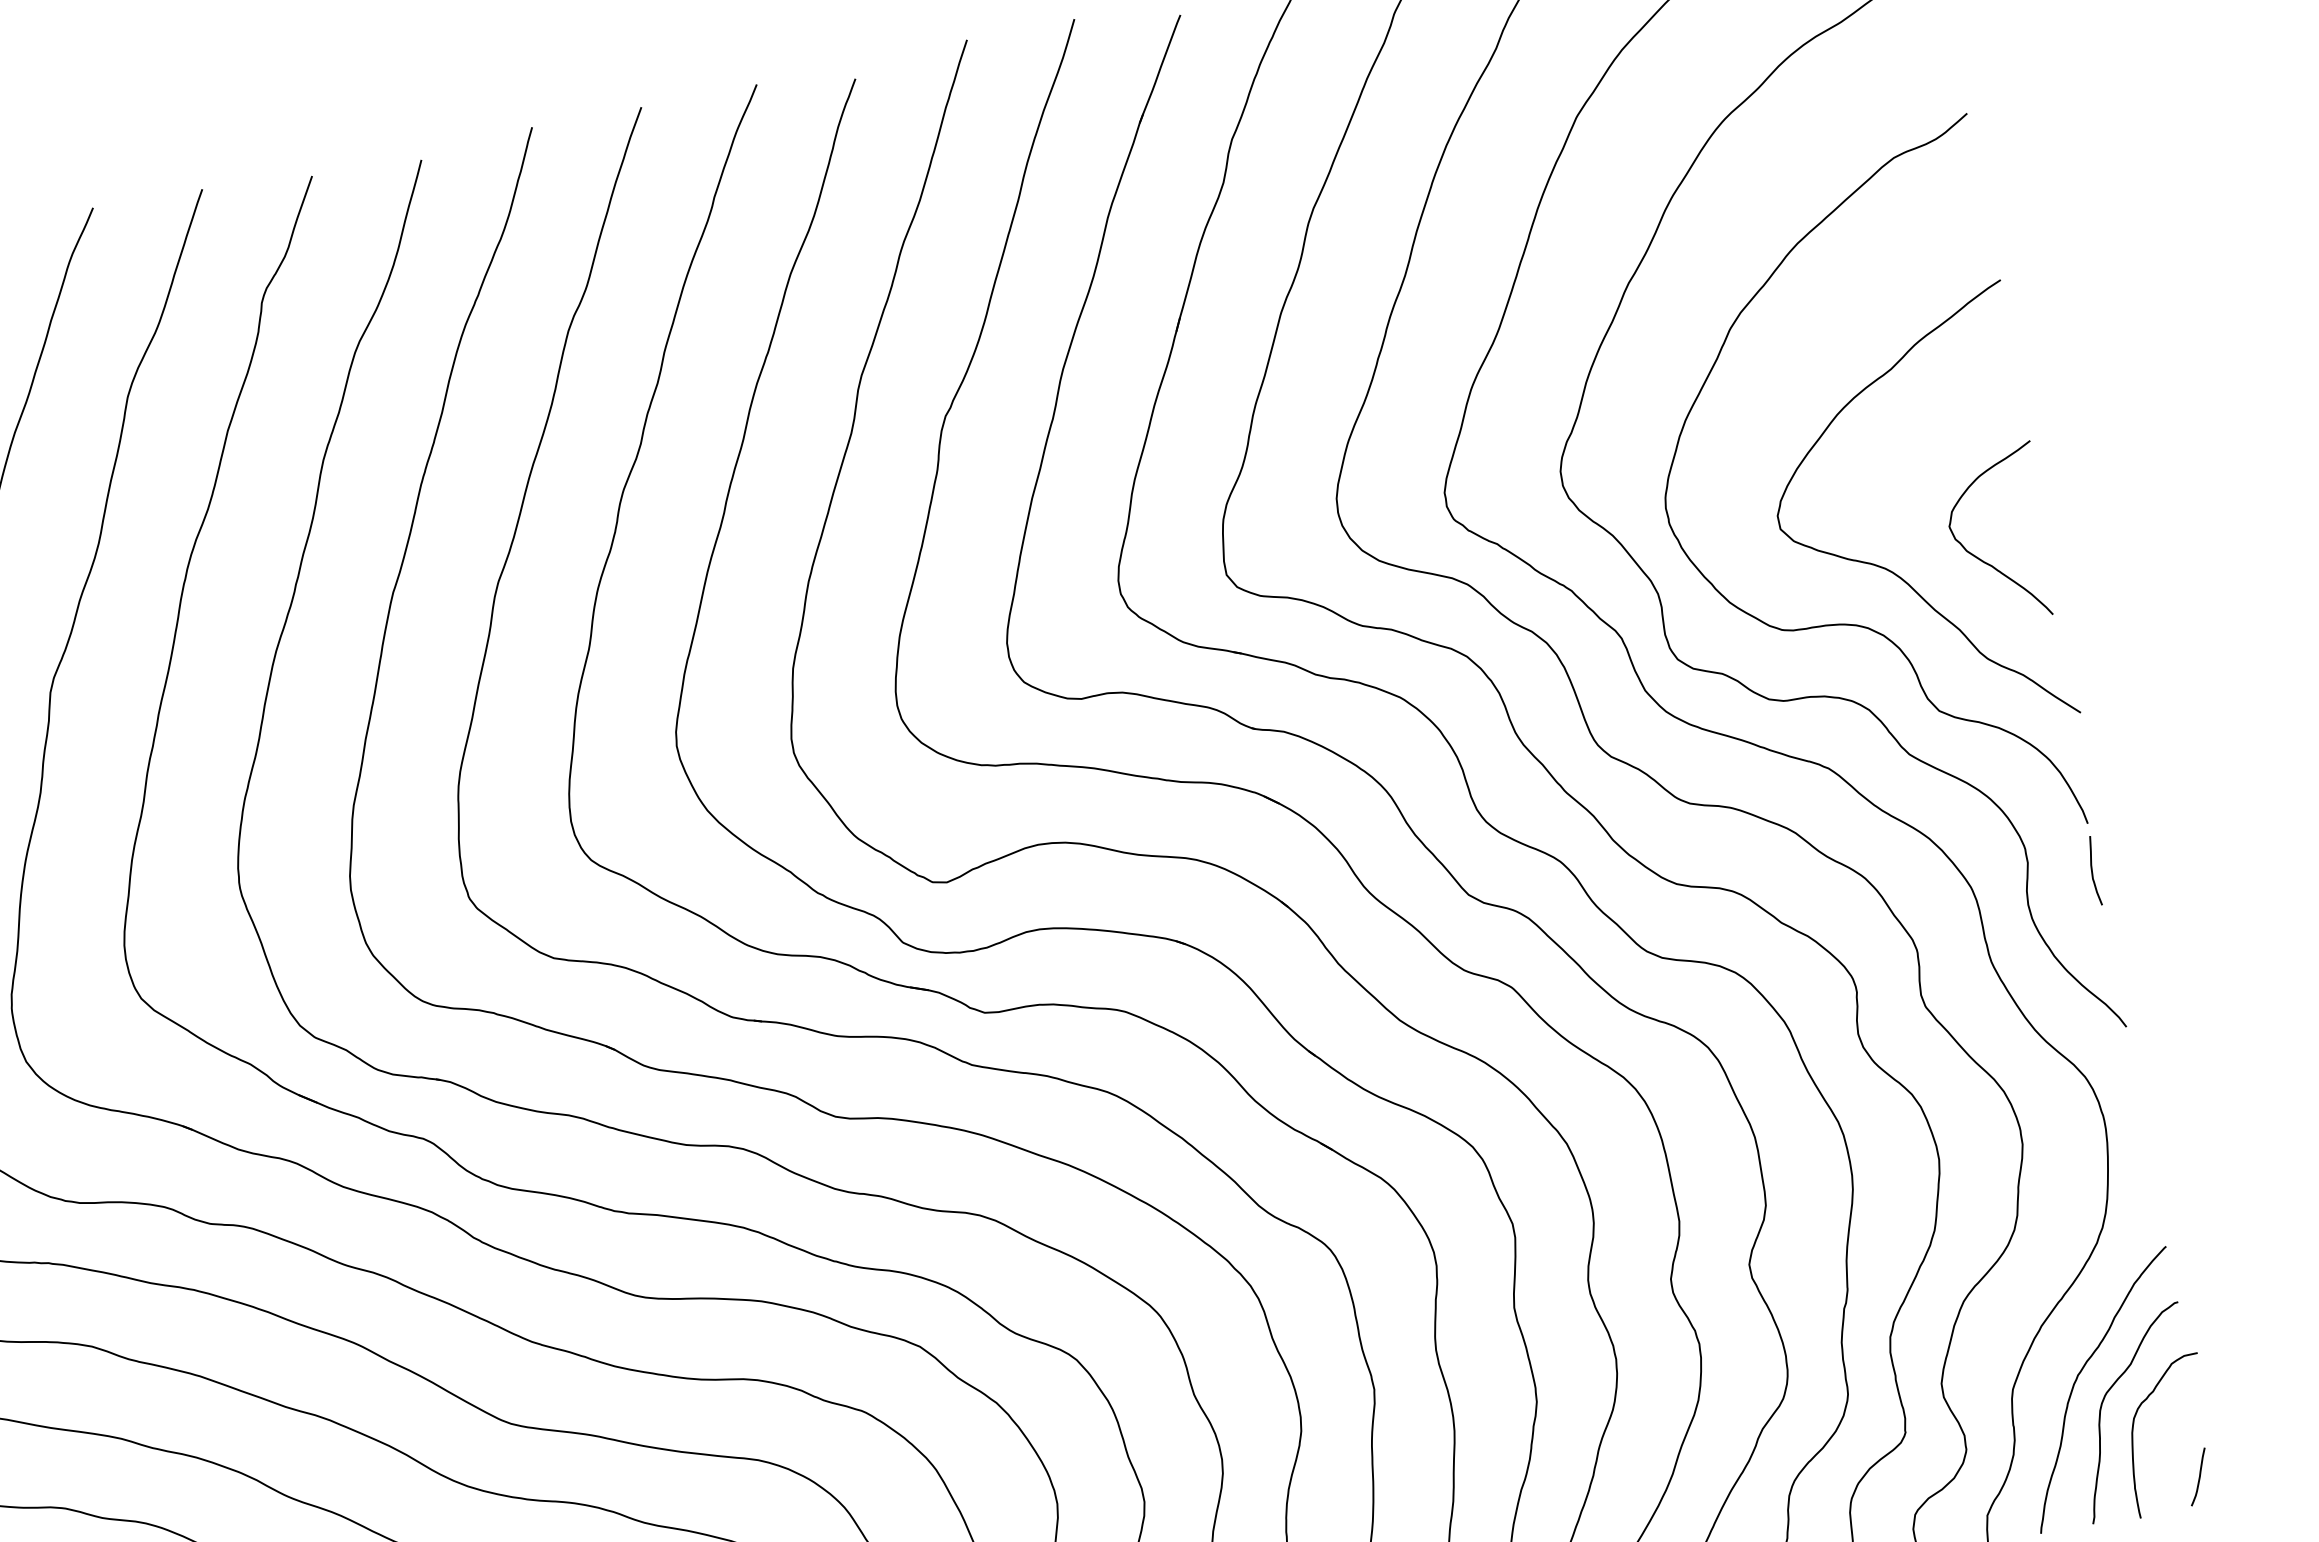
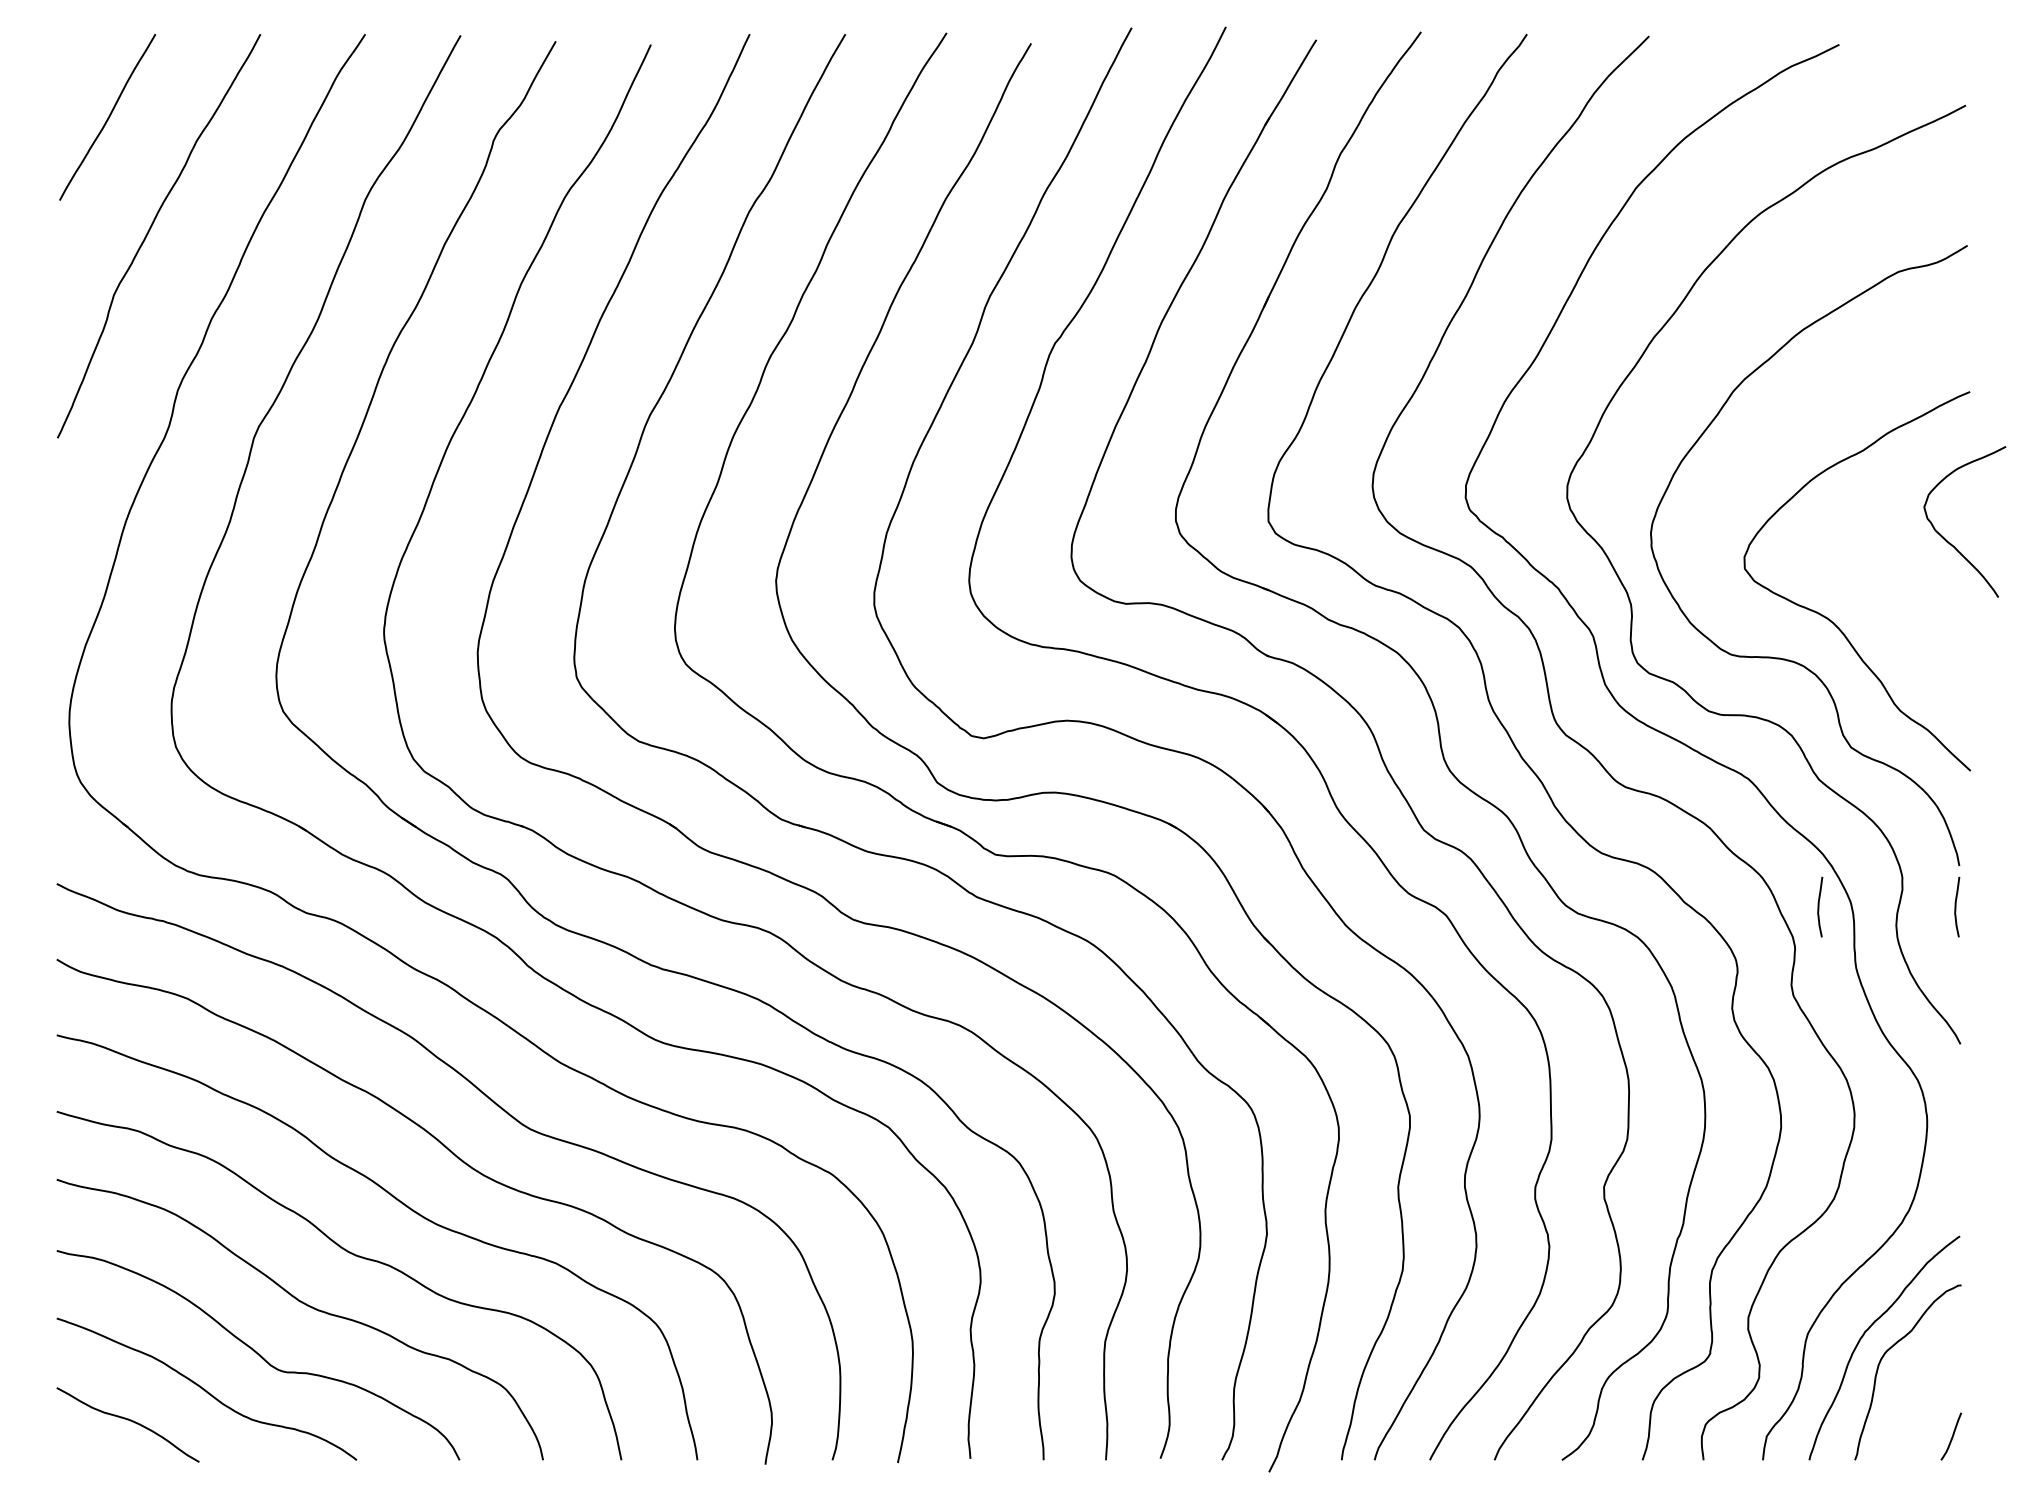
curve: (1981, 559) -> (1946, 539), moved
curve: (1936, 899) -> (1819, 906), added
curve: (2133, 1433) -> (1903, 1389), removed

